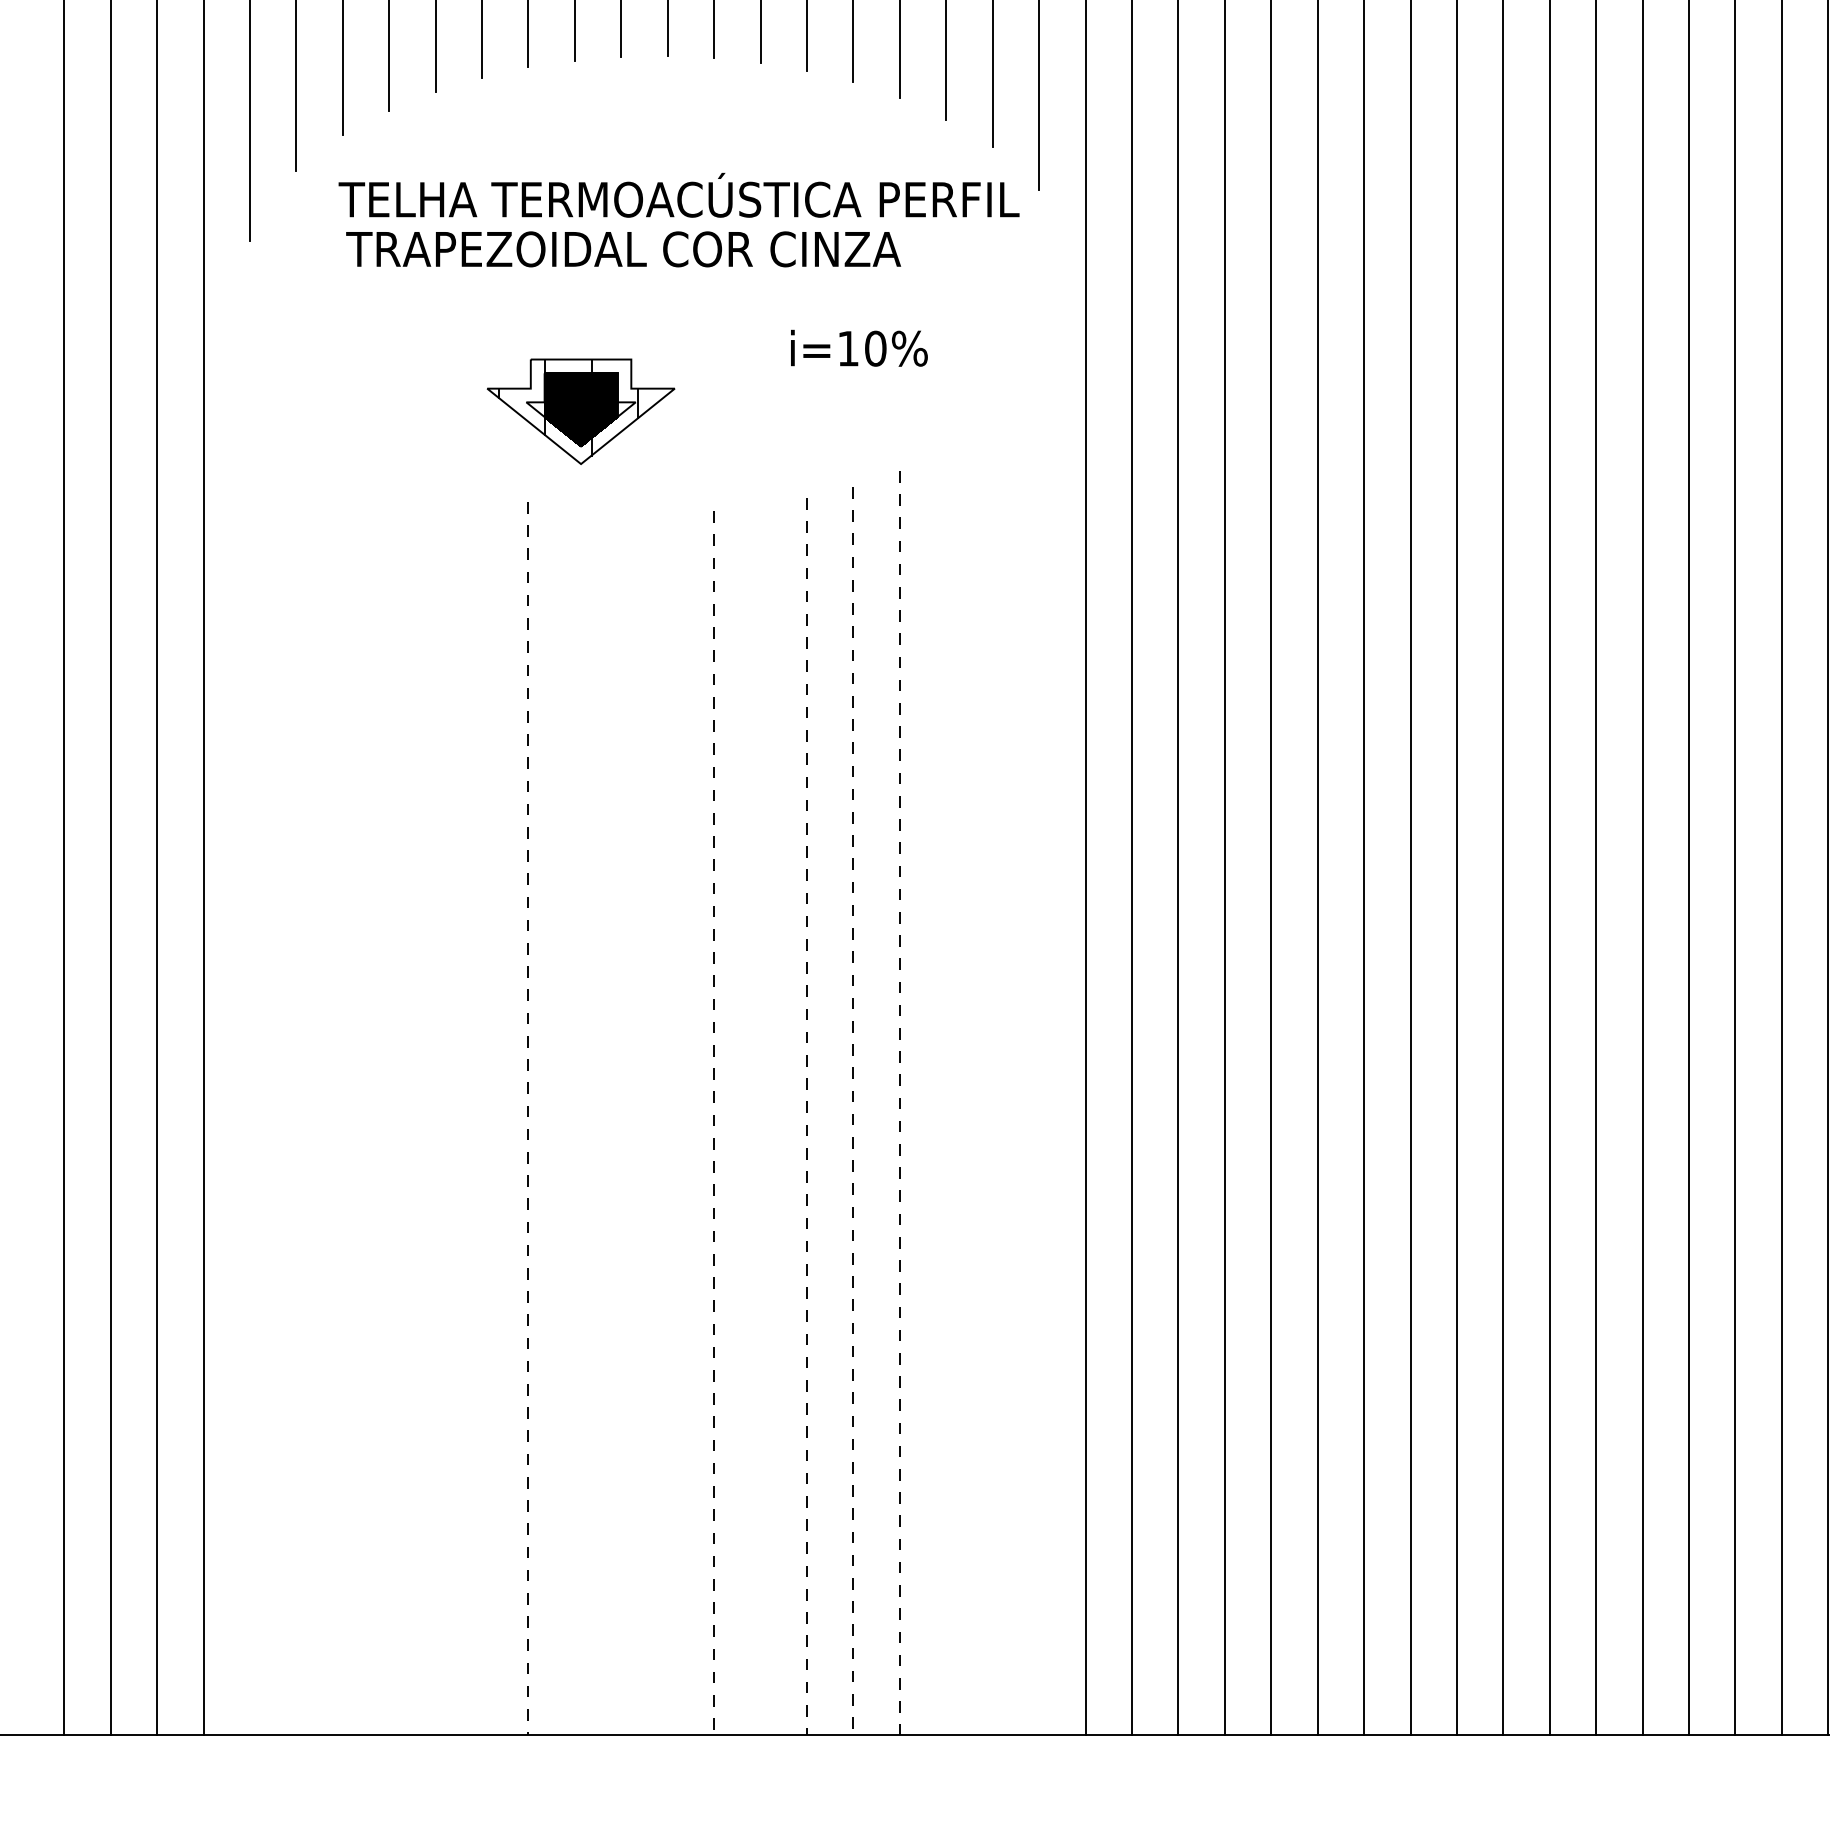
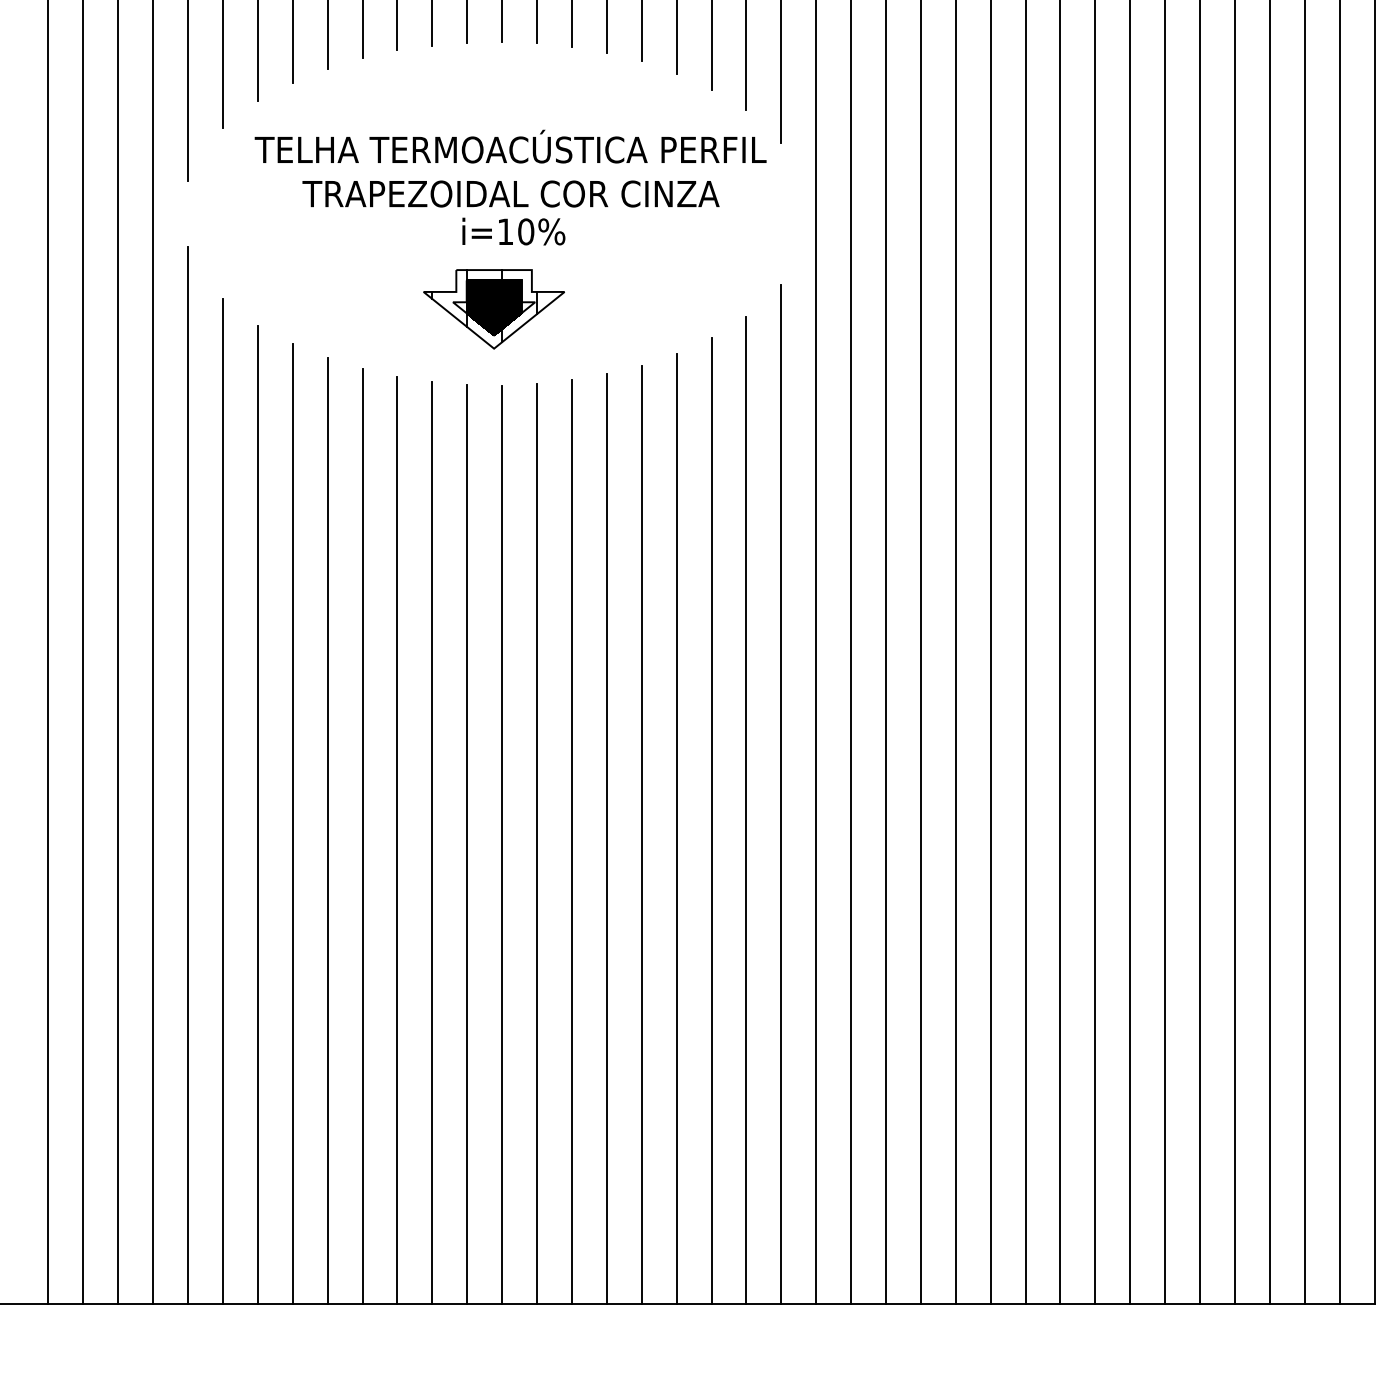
text: (623, 249) -> (510, 194), moved
text: (859, 347) -> (513, 230), moved
part: (580, 411) -> (493, 309), moved
line: (249, 1031) -> (187, 775), added
line: (1039, 1056) -> (781, 793), added
line: (296, 1066) -> (223, 801), added
line: (992, 1078) -> (746, 810), added
line: (342, 1083) -> (257, 814), added
line: (946, 1091) -> (711, 820), added
line: (389, 1096) -> (292, 824), added
line: (899, 1102) -> (676, 828), dashed -> solid
line: (435, 1105) -> (327, 830), added
line: (853, 1110) -> (641, 834), dashed -> solid
line: (482, 1112) -> (362, 836), added
line: (807, 1116) -> (607, 839), dashed -> solid
line: (528, 1118) -> (397, 840), dashed -> solid
line: (760, 1119) -> (571, 841), added
line: (574, 1121) -> (432, 842), added
line: (621, 1122) -> (467, 843), added
line: (714, 1122) -> (537, 843), dashed -> solid
line: (667, 1123) -> (501, 844), added

